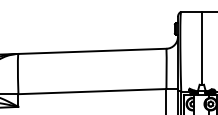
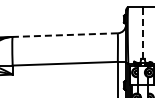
line: (201, 47) -> (142, 32), solid -> dashed
line: (92, 51) -> (65, 35), solid -> dashed

